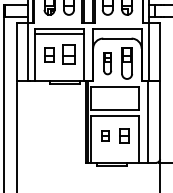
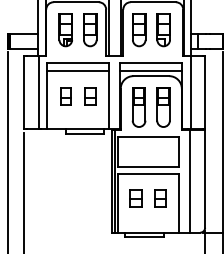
line: (117, 34) -> (151, 70), added
part: (69, 54) -> (90, 96), size x0.71
part: (107, 63) -> (138, 107), size x1.43
part: (104, 135) -> (135, 198), size x1.43

